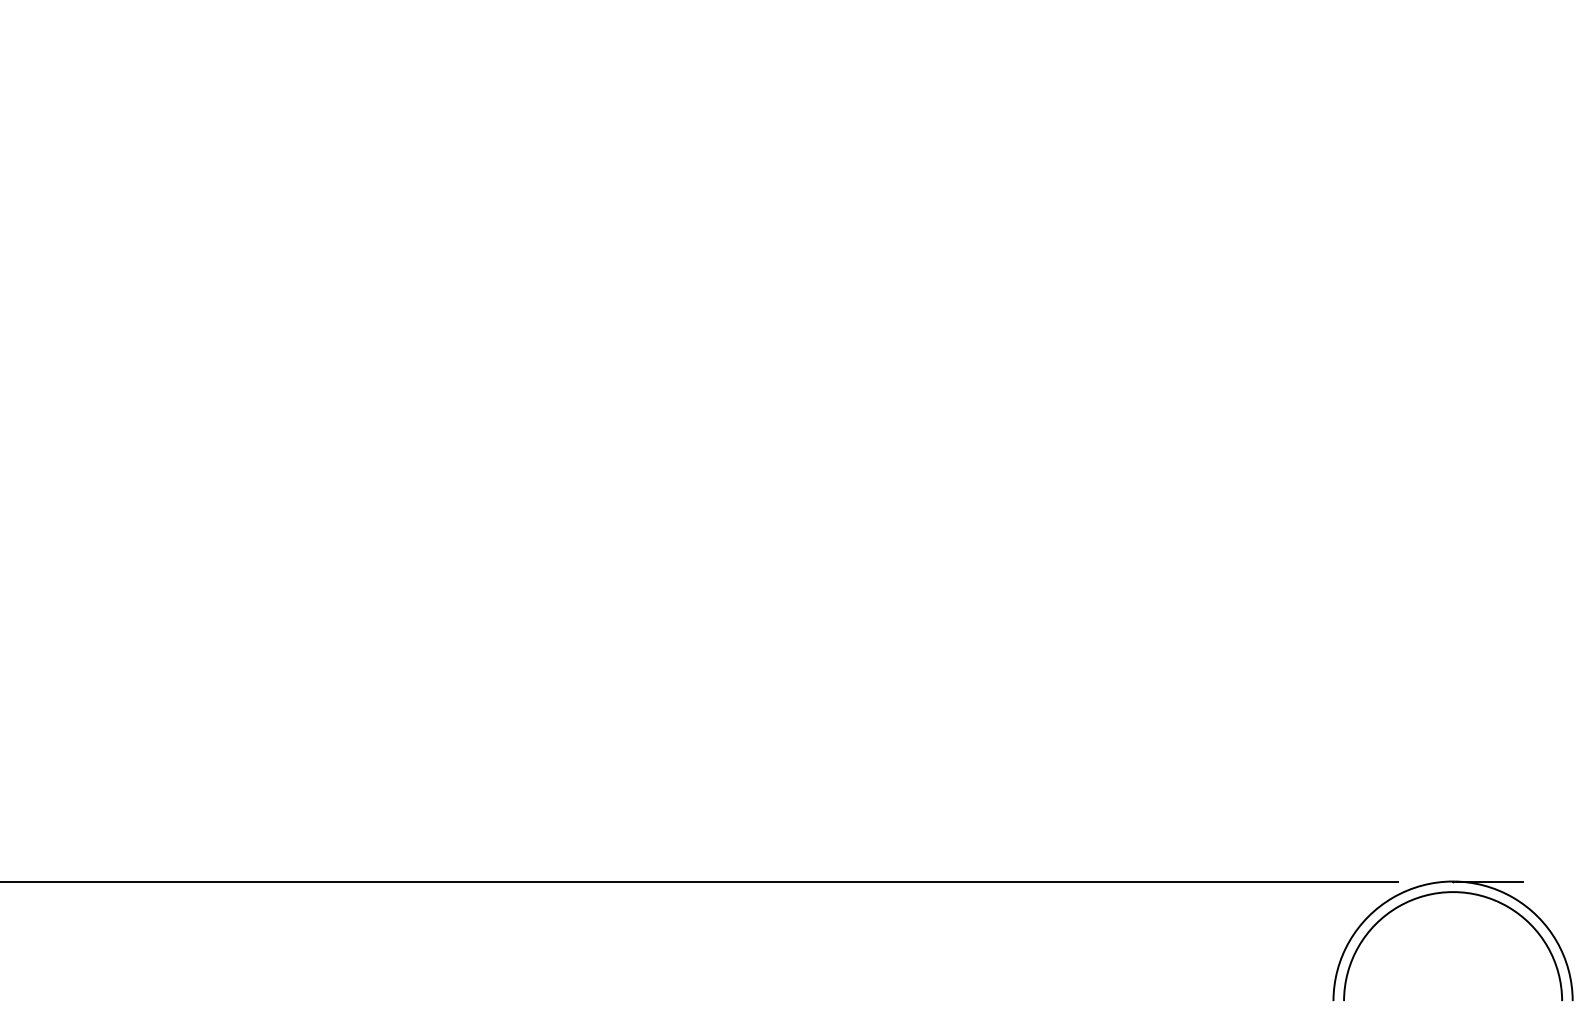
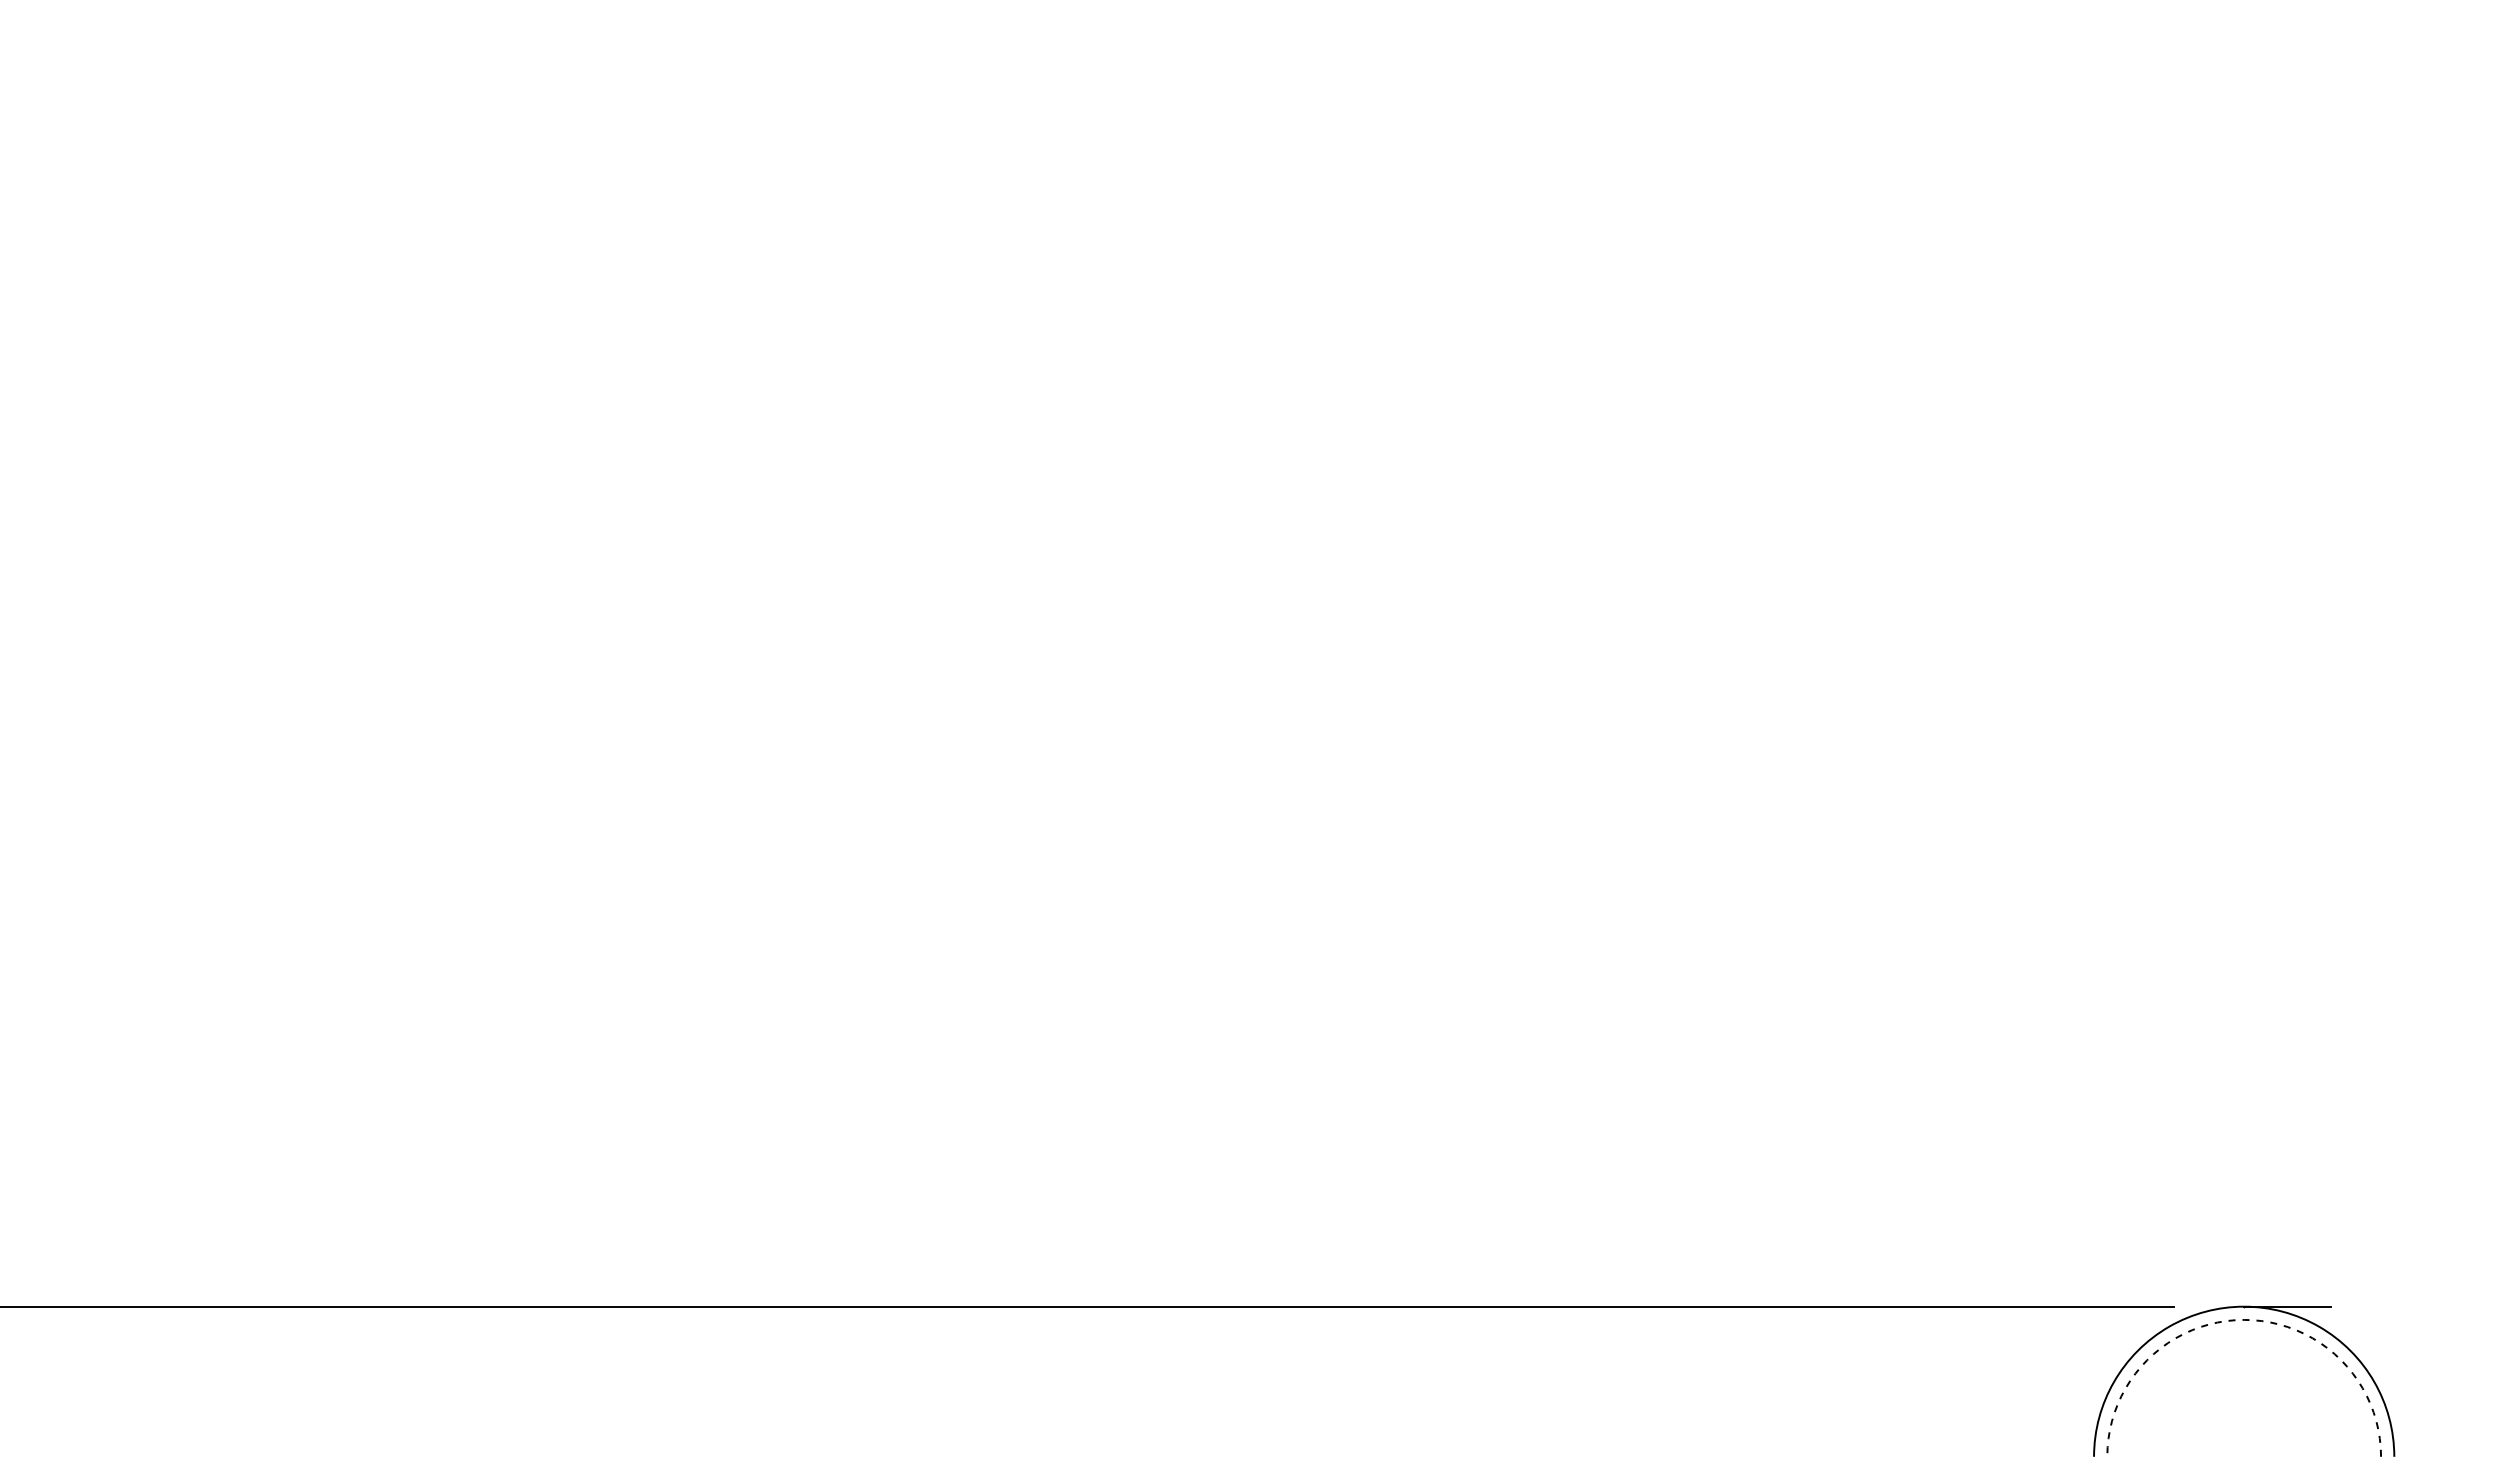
arc: (1453, 891) -> (2244, 1319), solid -> dashed

